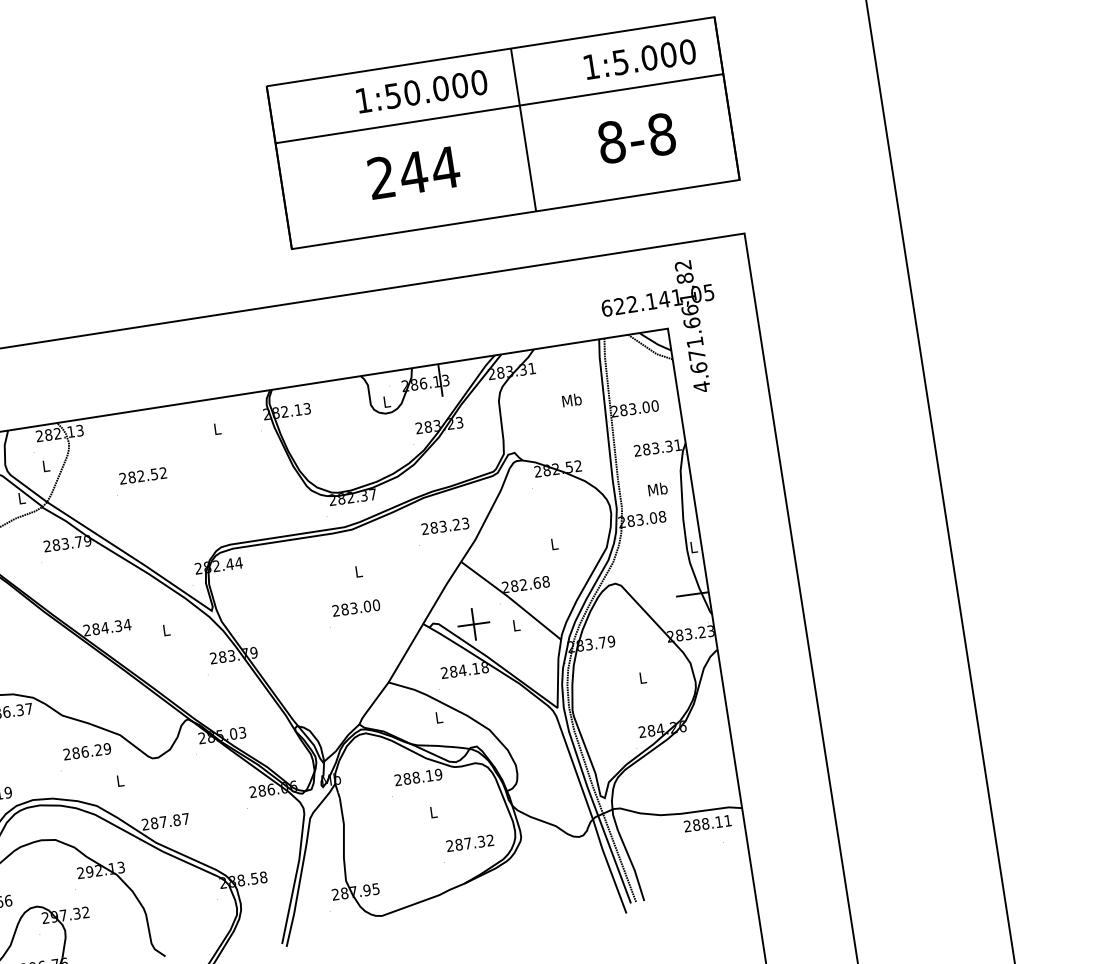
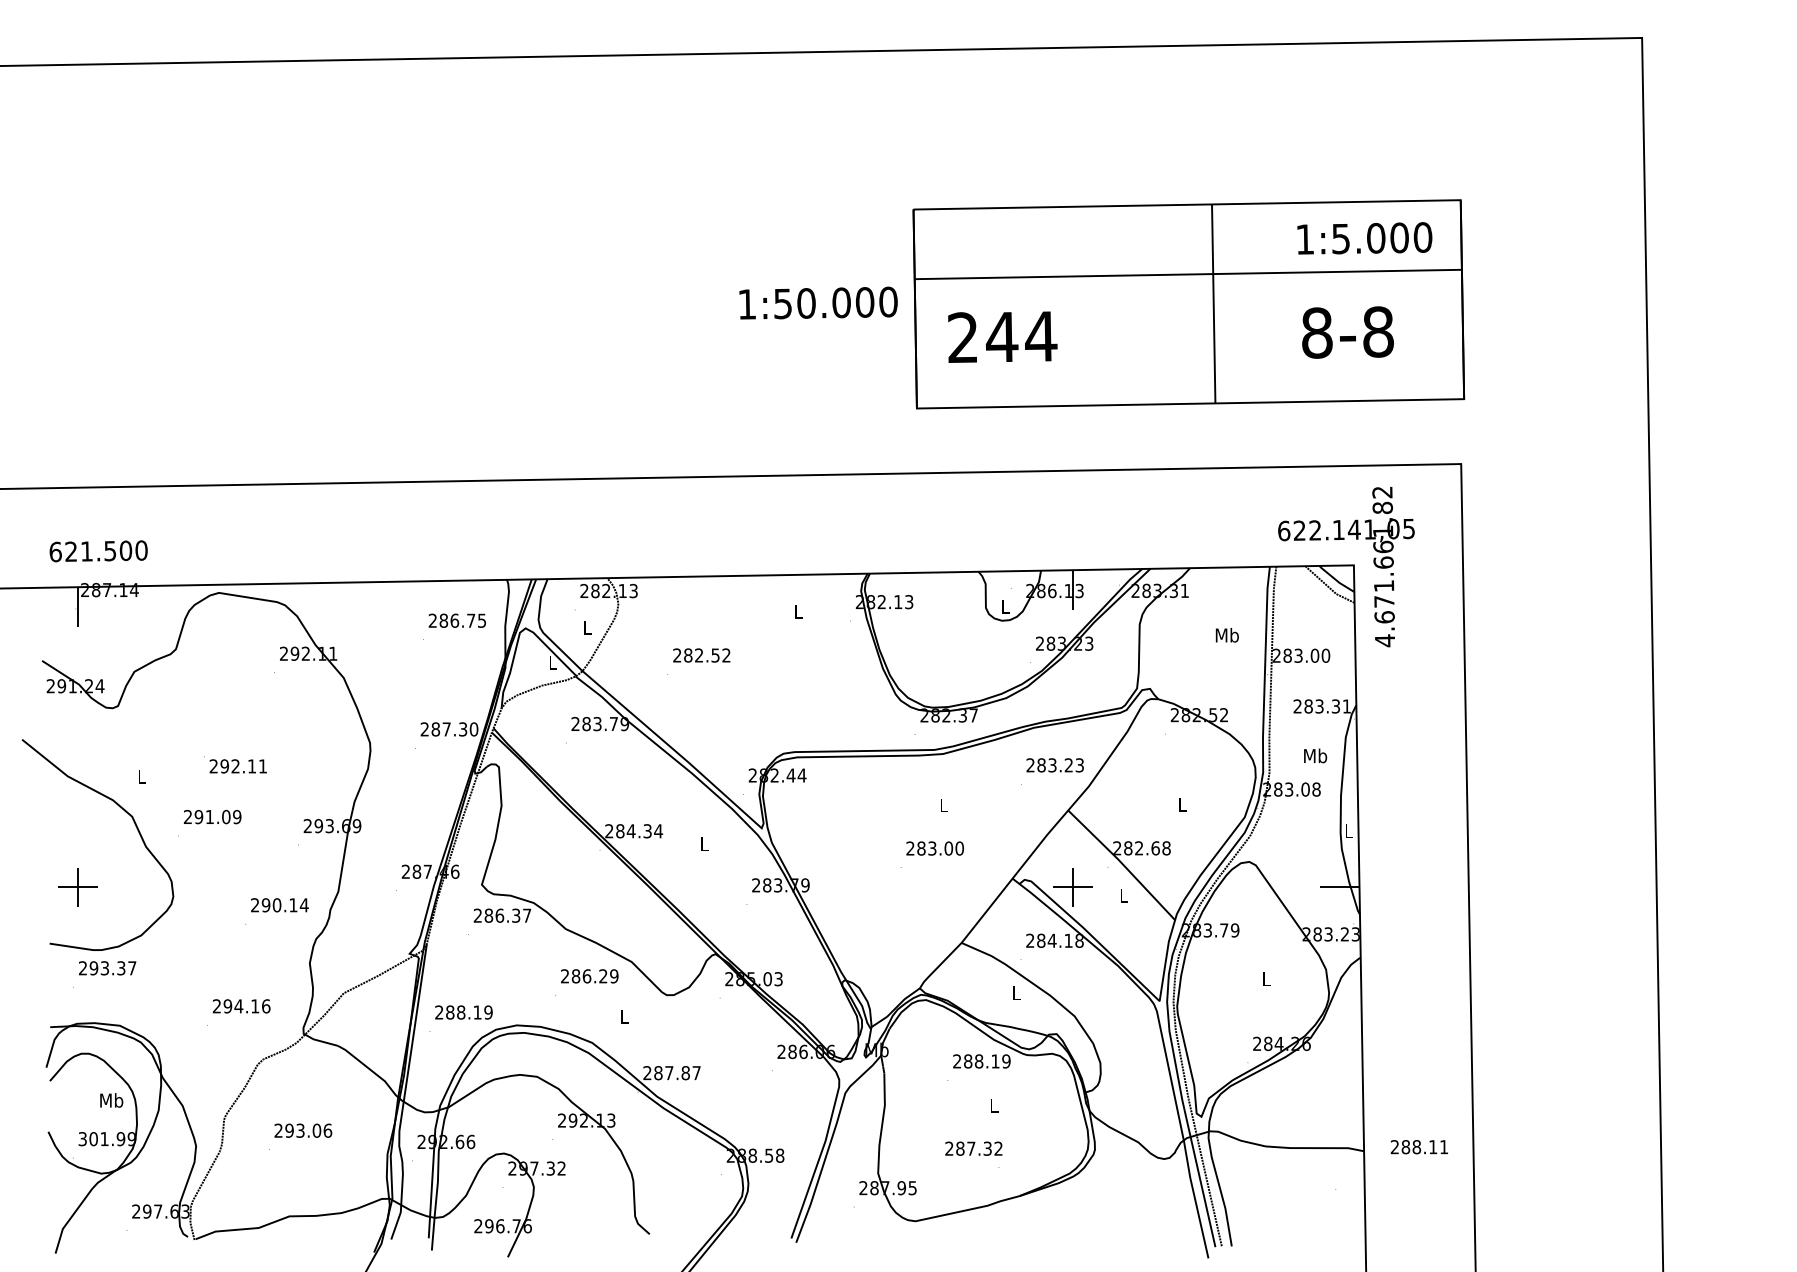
text: (421, 90) -> (818, 302), moved
text: (413, 172) -> (1002, 336), moved
text: (707, 823) -> (1418, 1147), moved
text: (469, 843) -> (973, 1148), moved

